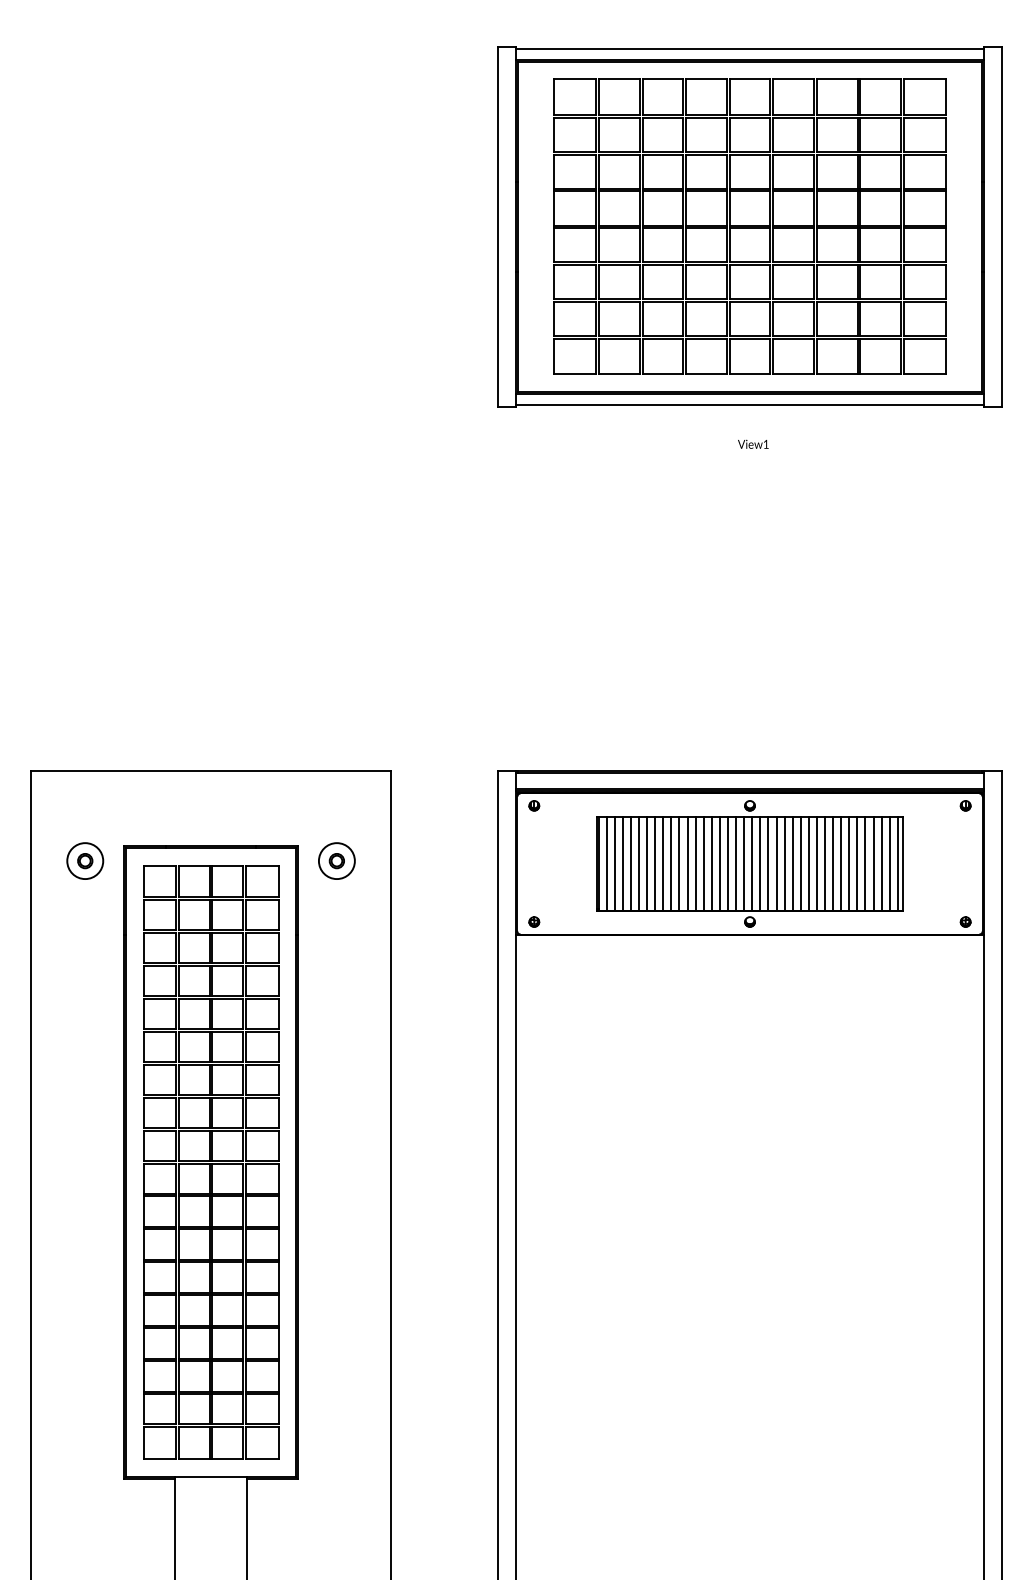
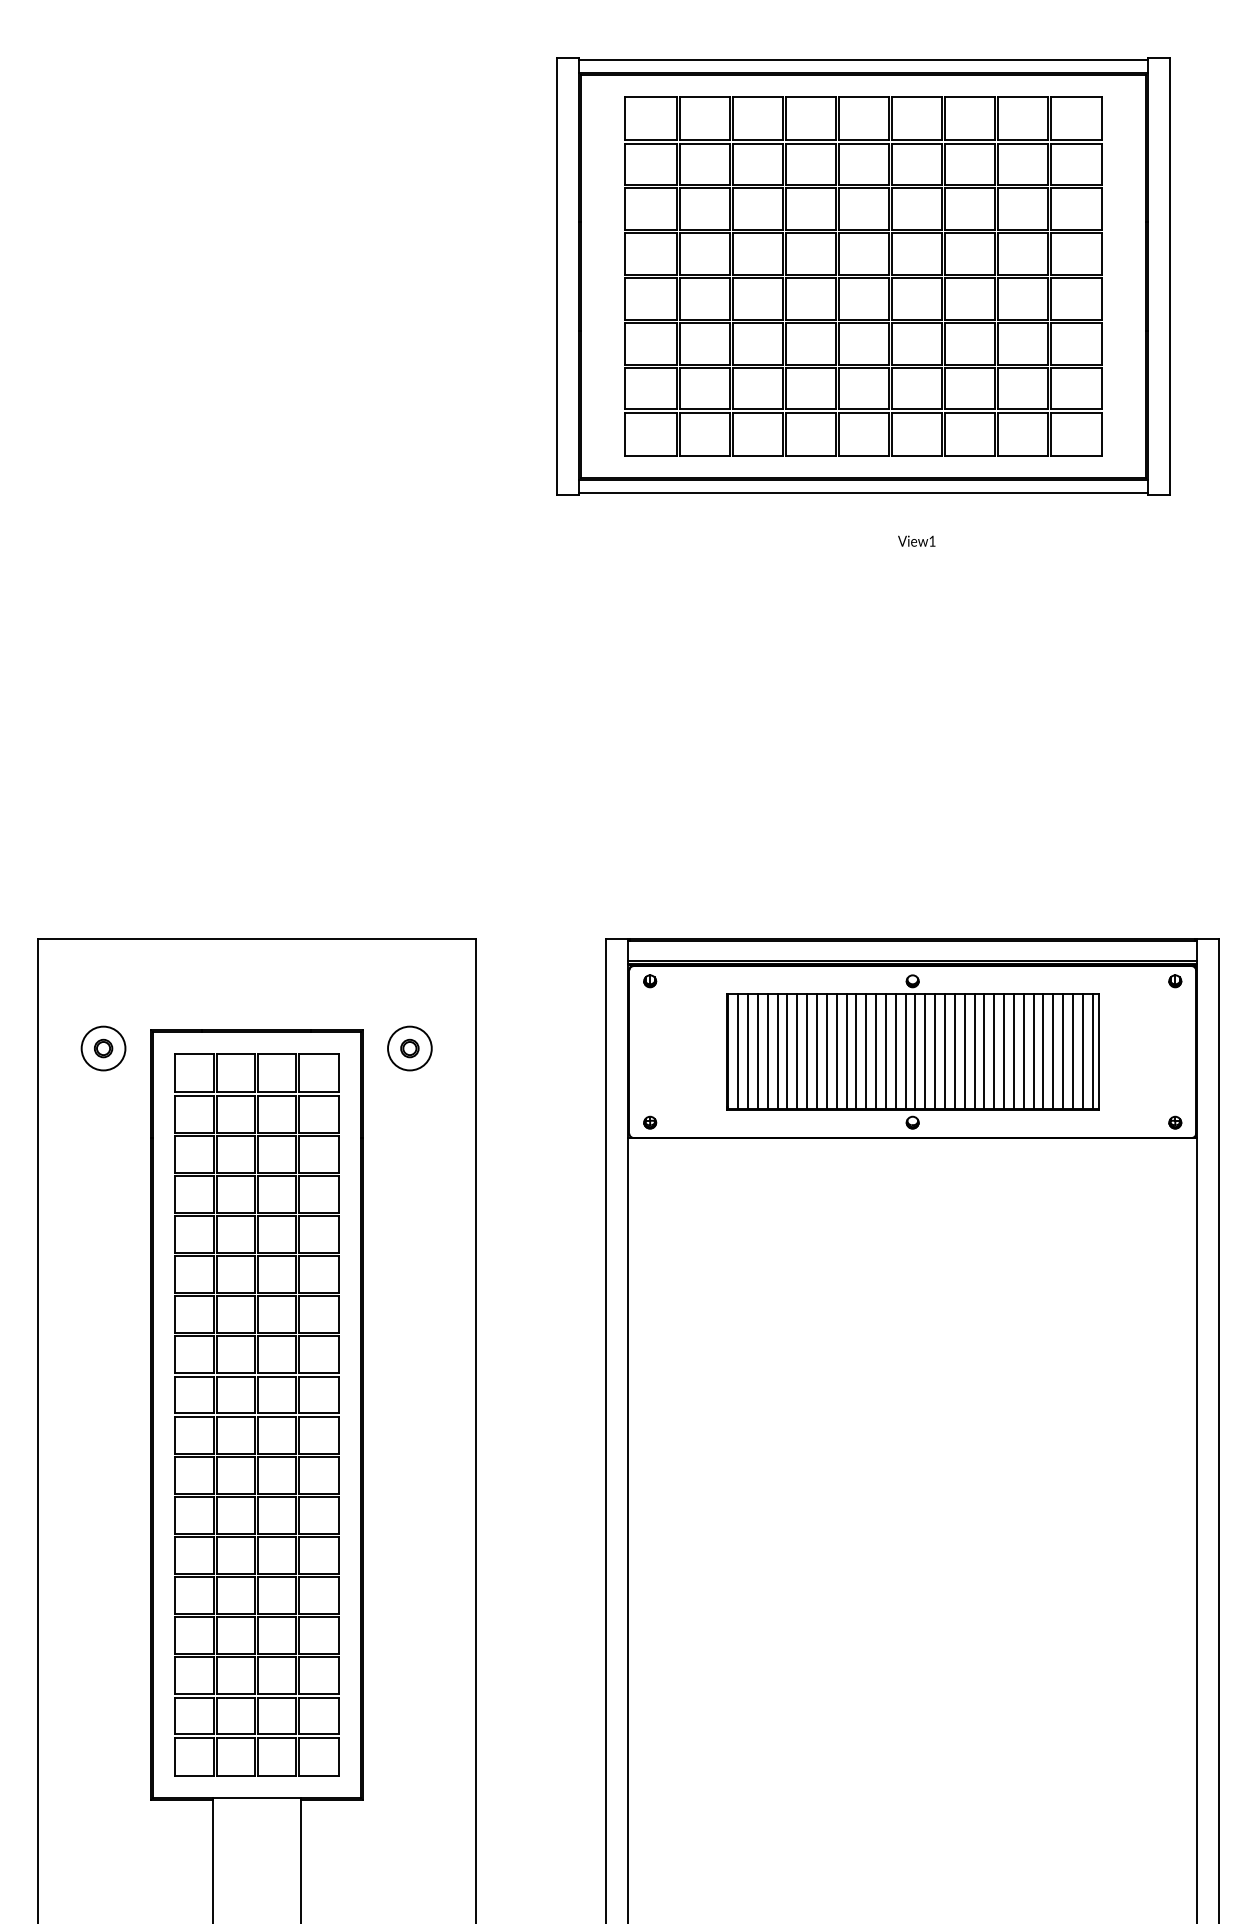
part: (749, 226) -> (863, 276), moved

